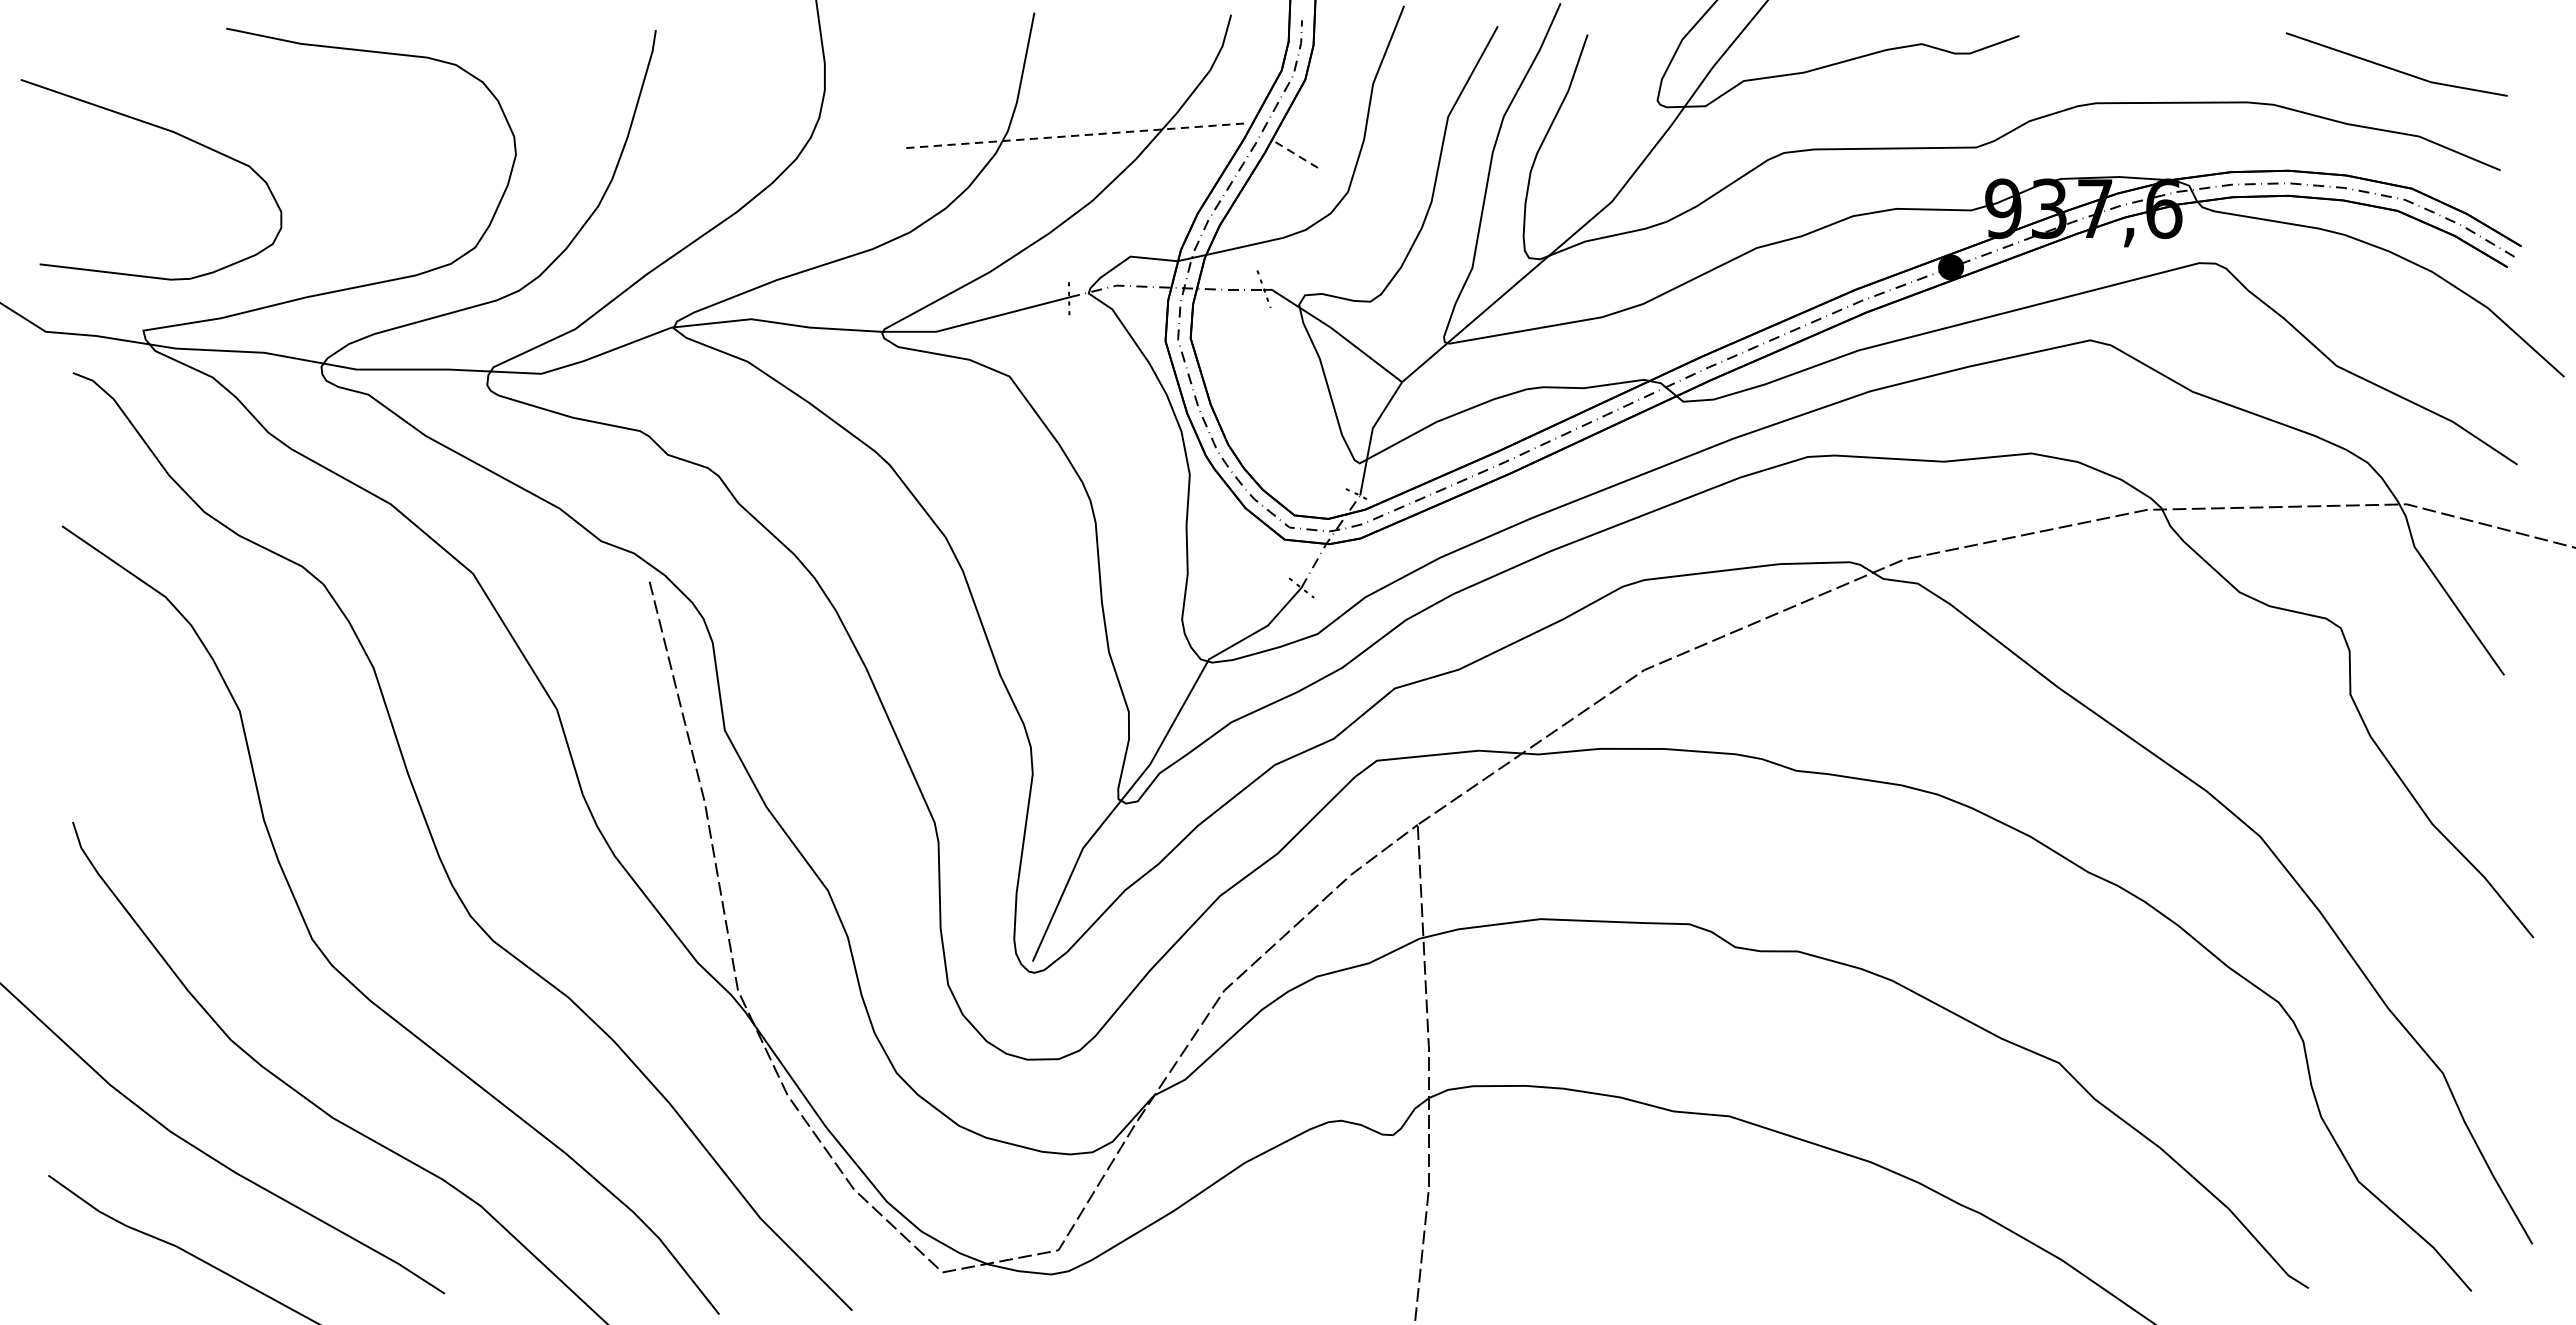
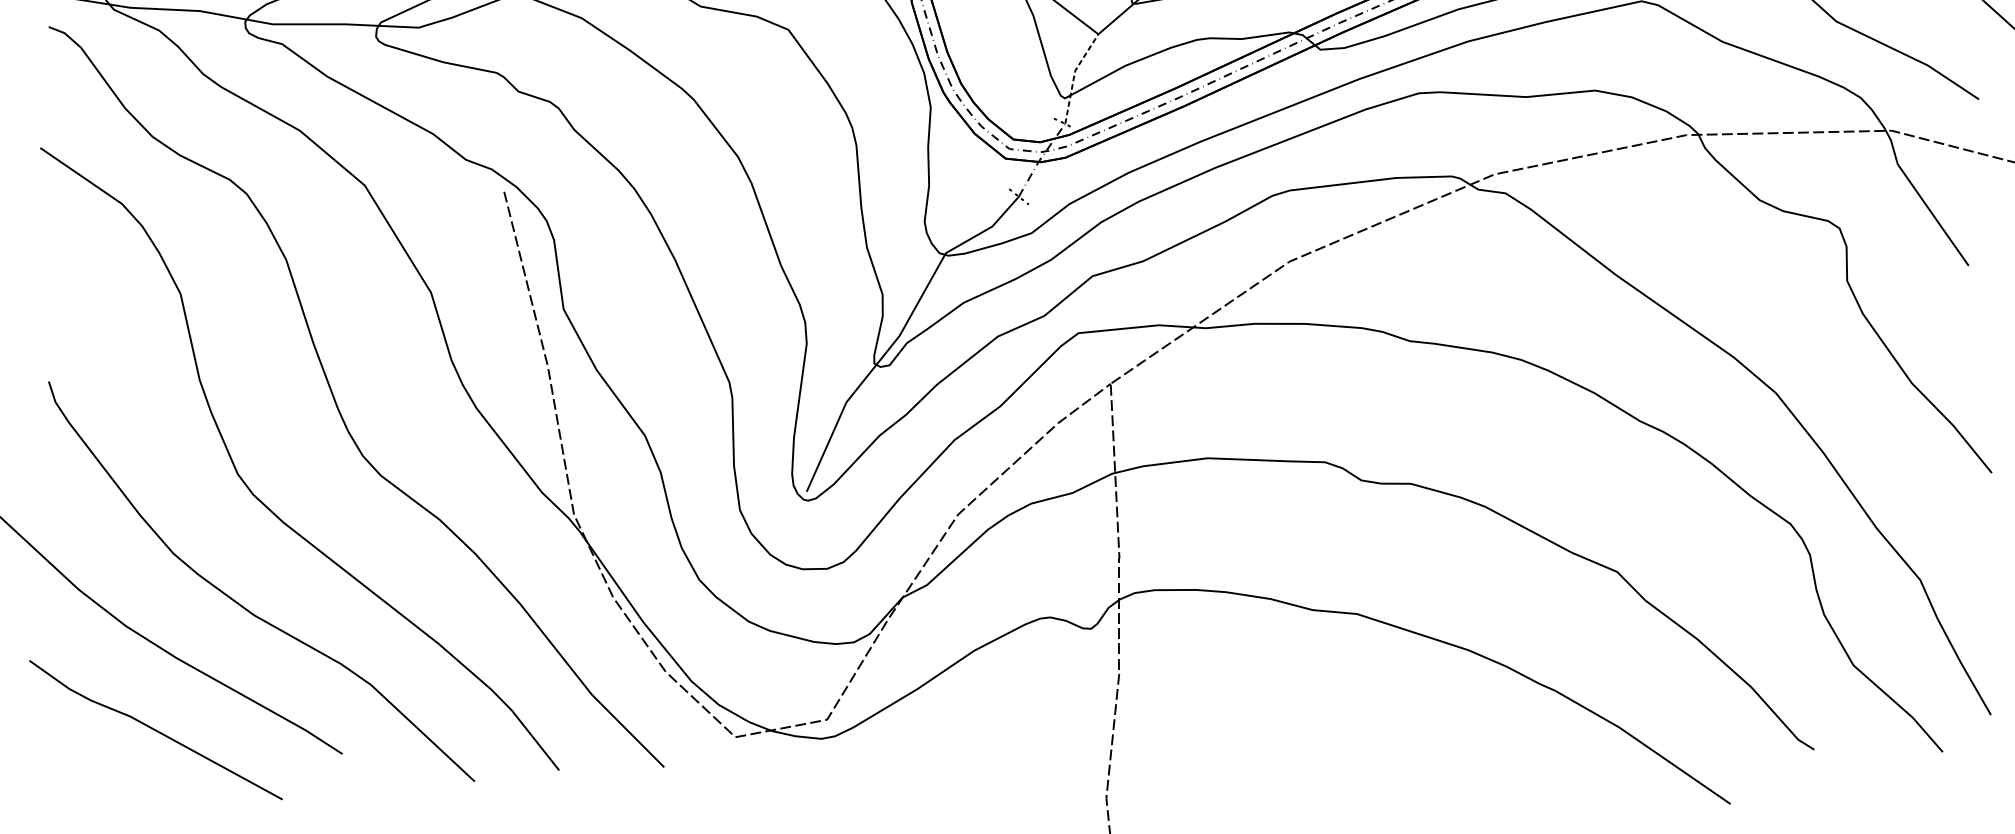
line: (1371, 434) -> (1074, 75), solid -> dashed

